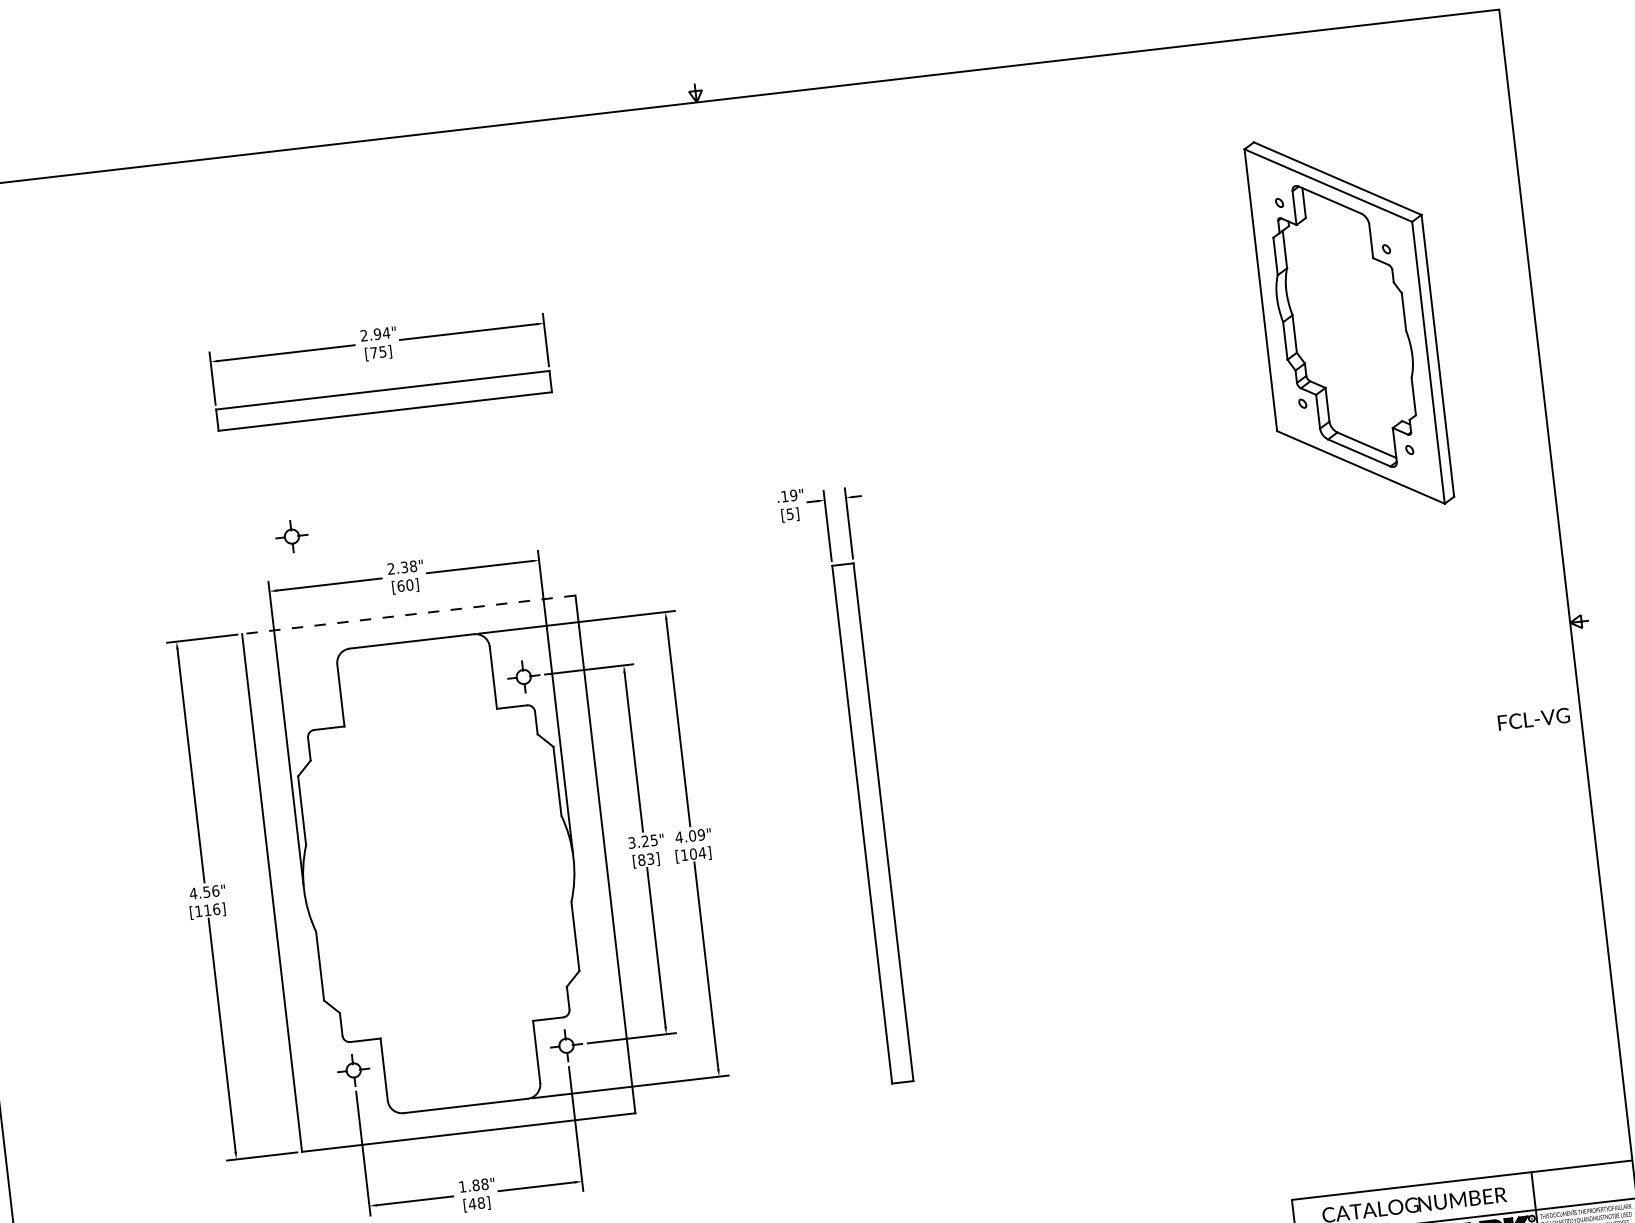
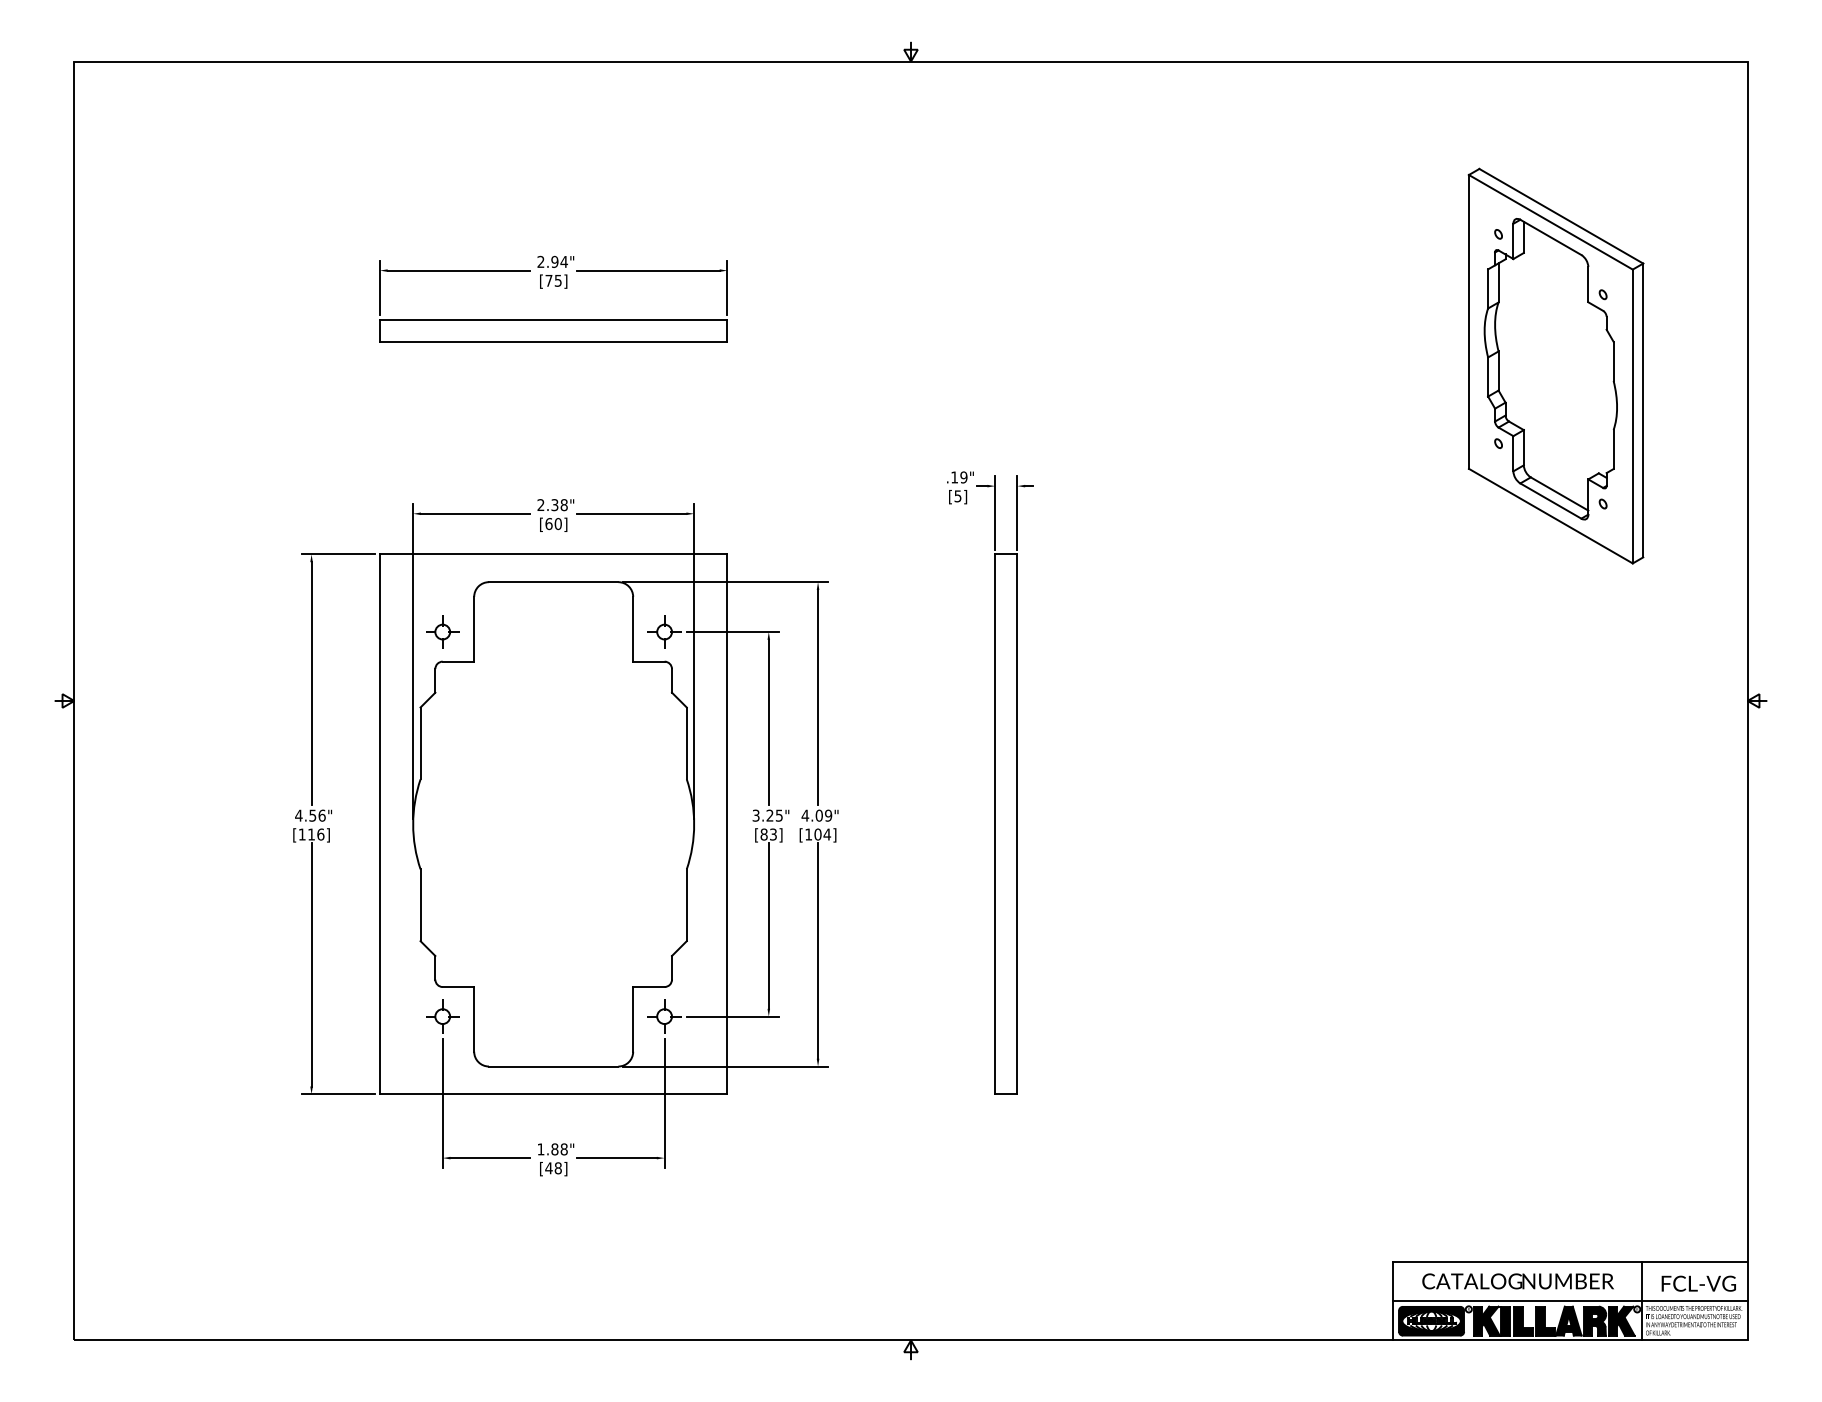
part: (291, 536) -> (442, 631), moved
line: (408, 614) -> (553, 554), dashed -> solid
text: (1533, 718) -> (1698, 1283), moved

